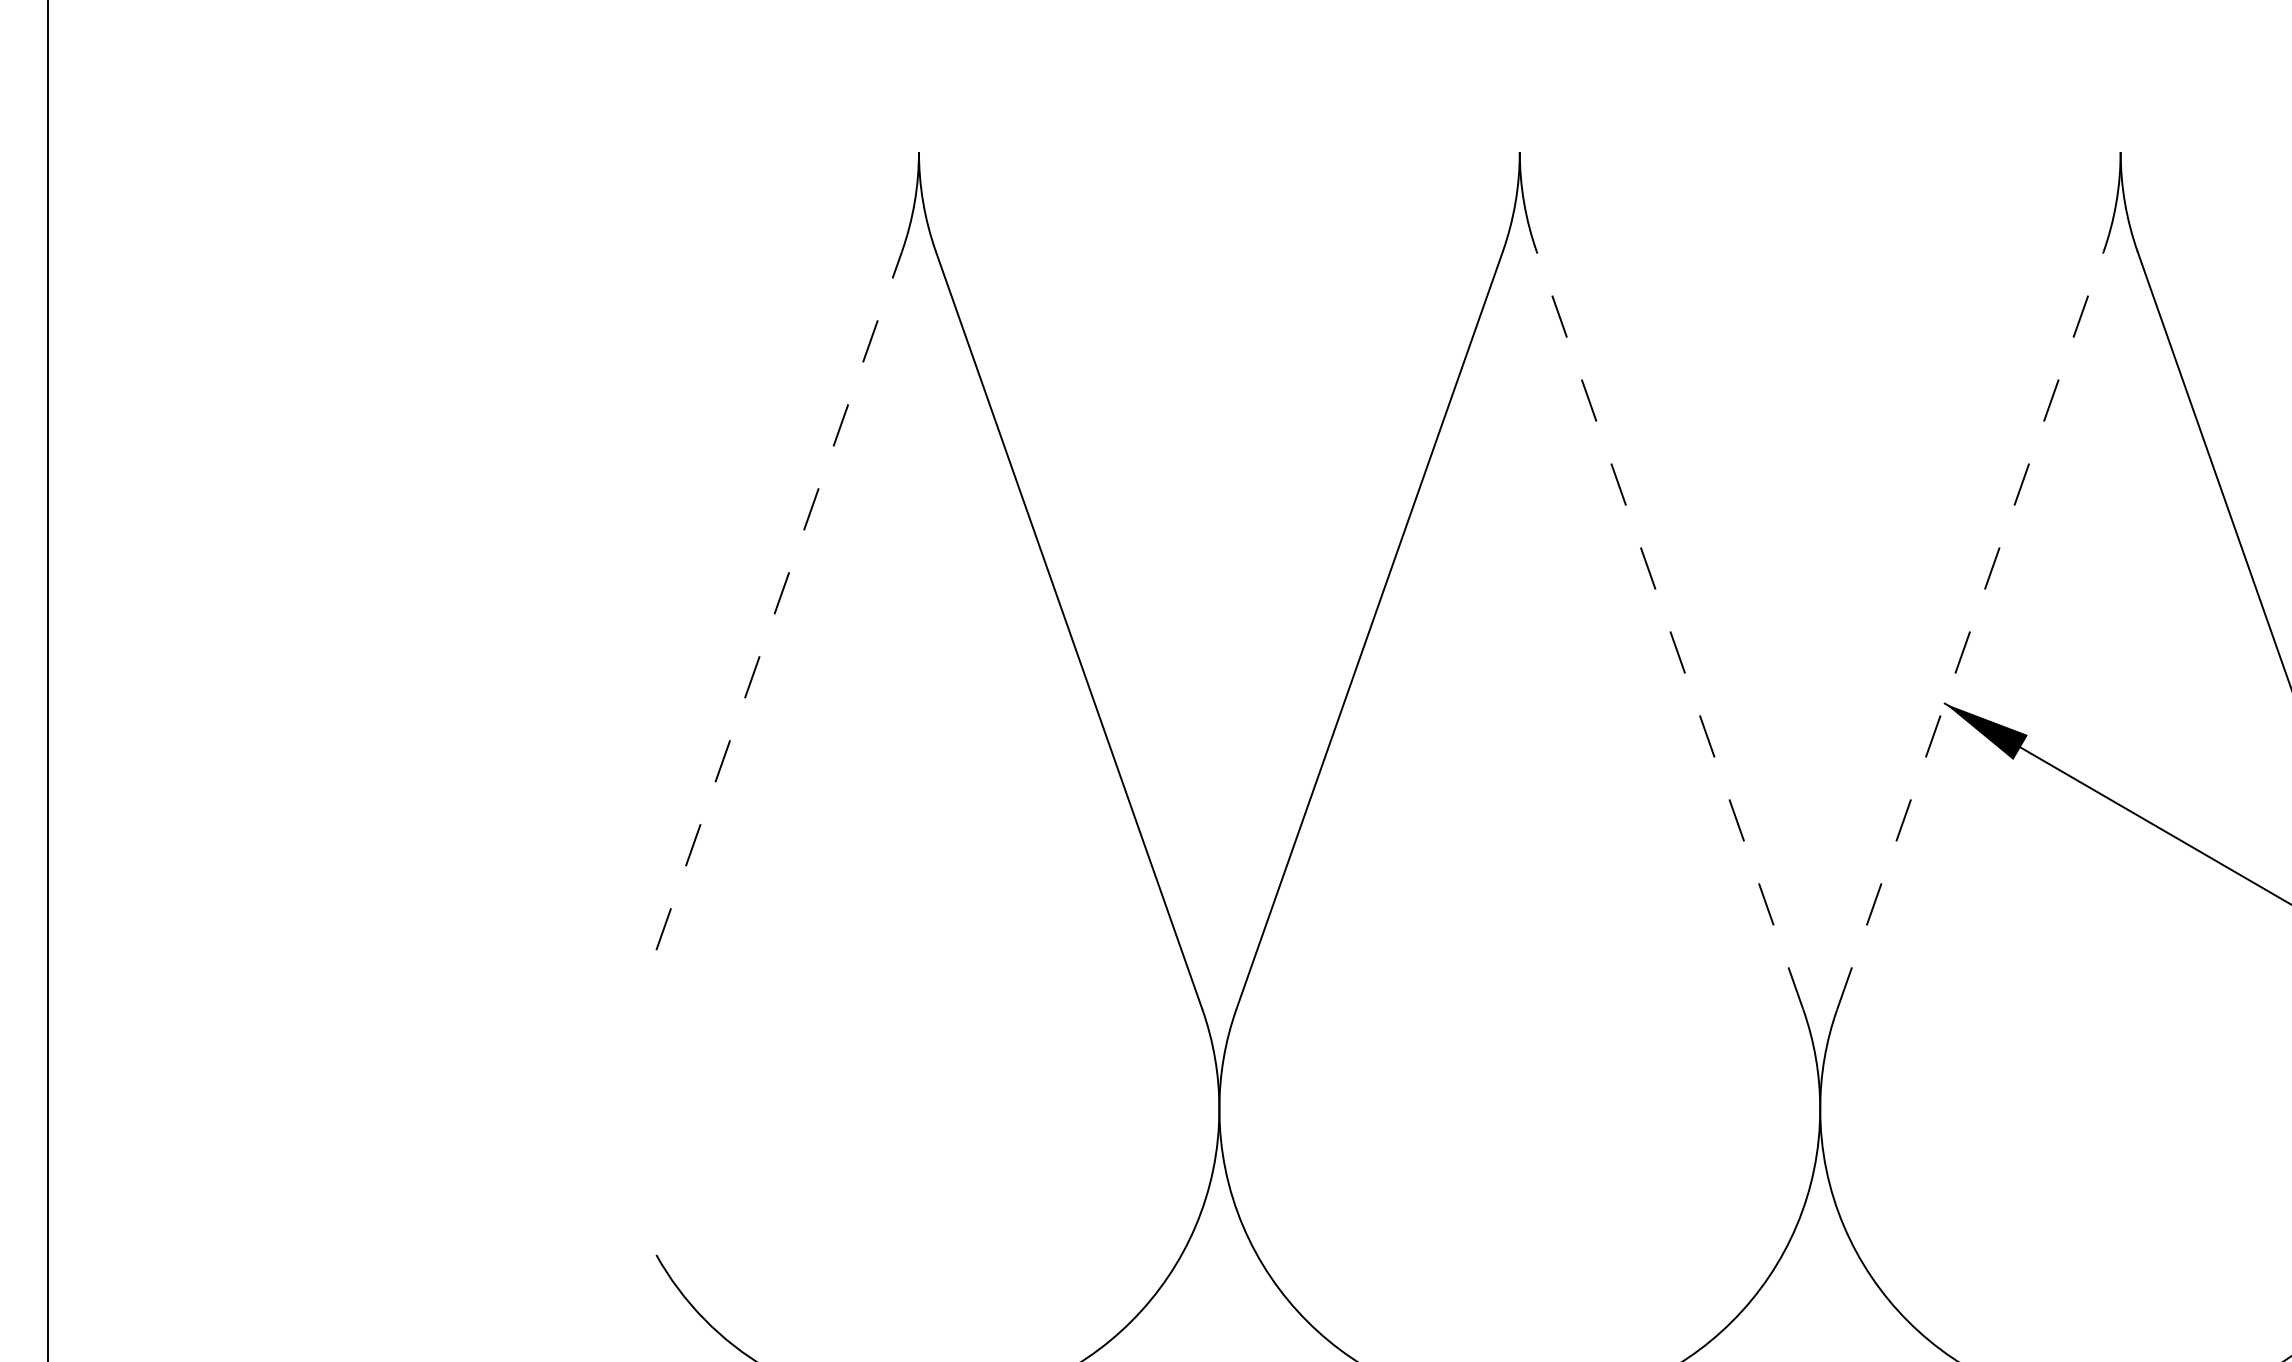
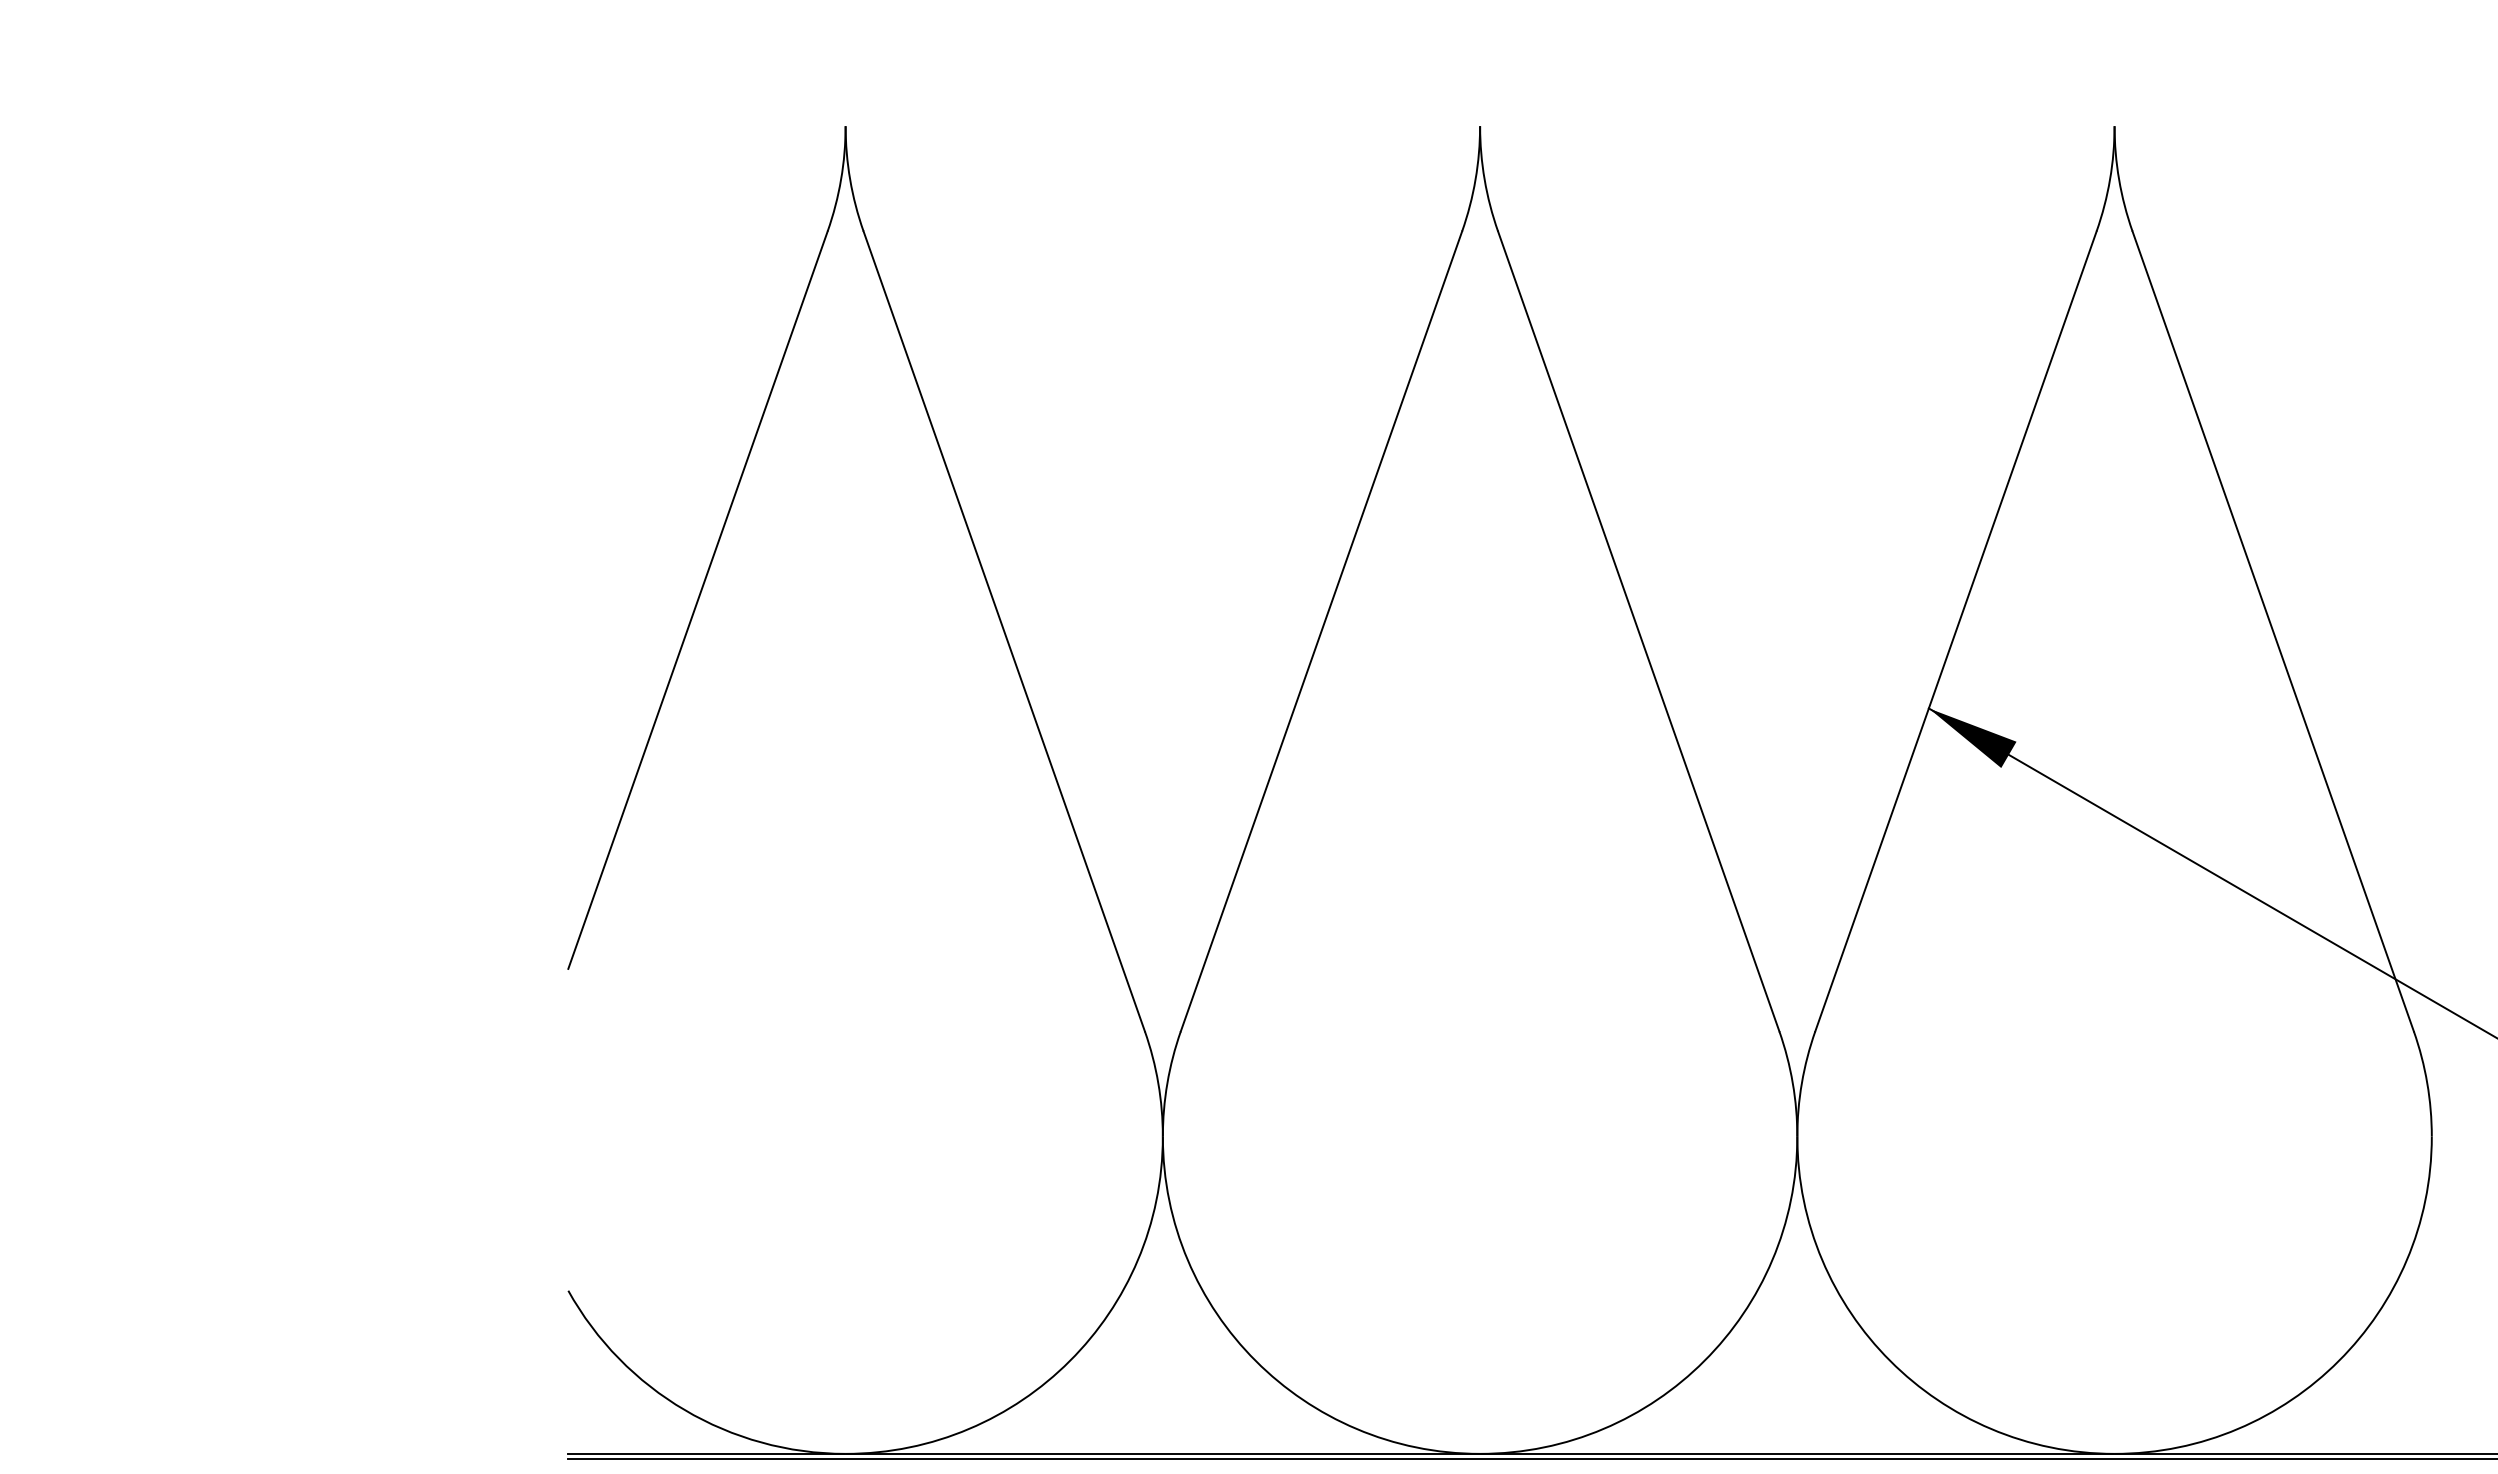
line: (779, 601) -> (698, 600), dashed -> solid
line: (1669, 629) -> (1638, 630), dashed -> solid
line: (1970, 629) -> (1956, 630), dashed -> solid

